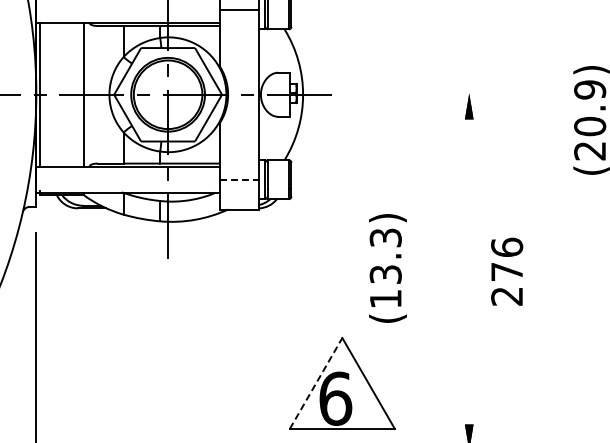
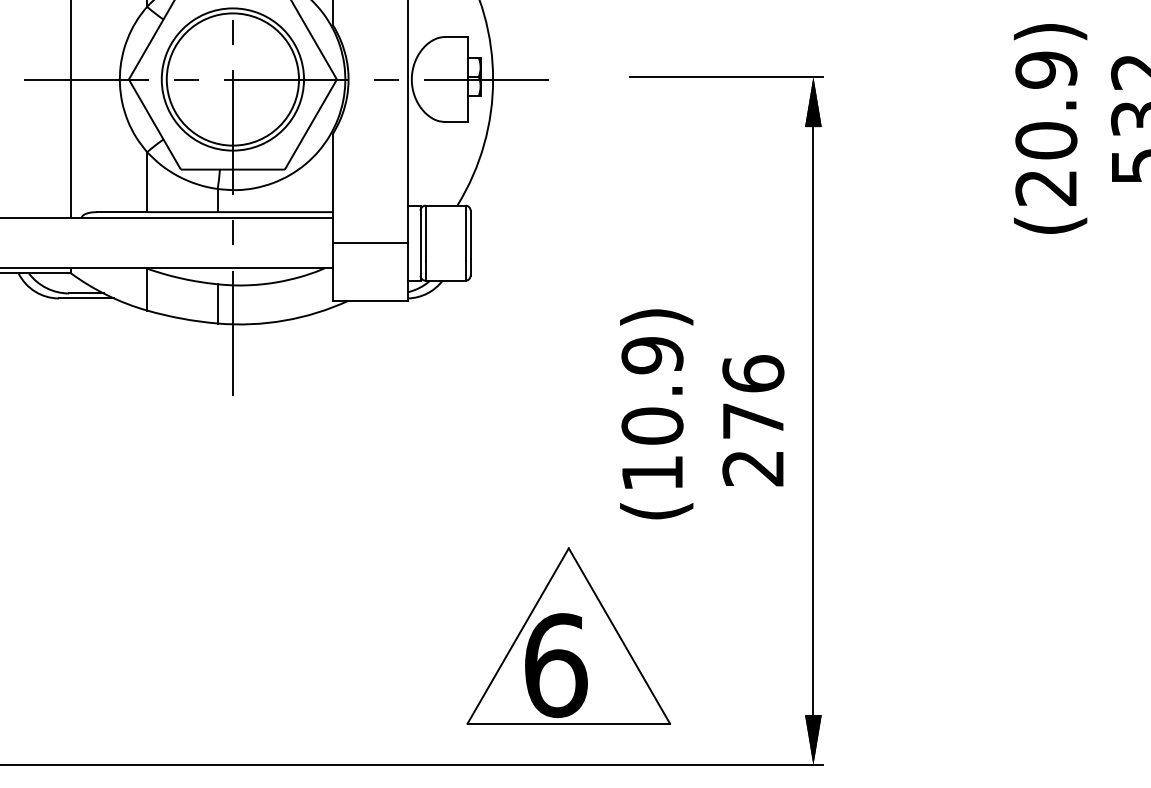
line: (424, 93) -> (727, 77), added
line: (240, 179) -> (372, 242), dashed -> solid
text: (385, 256) -> (651, 391), (13.3) -> (10.9)
line: (469, 271) -> (813, 420), added
text: (507, 271) -> (754, 420), moved
line: (316, 383) -> (518, 636), dashed -> solid

